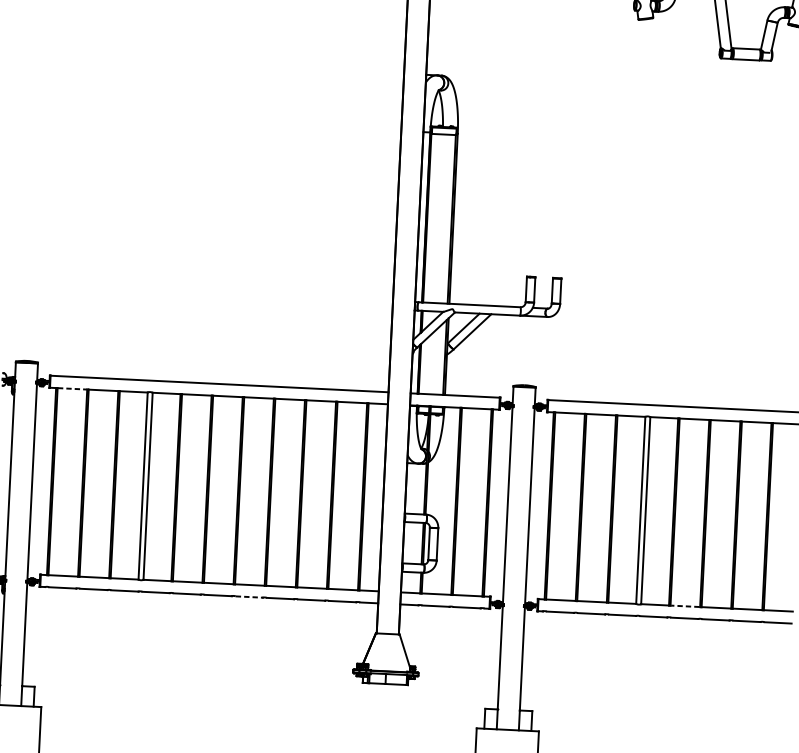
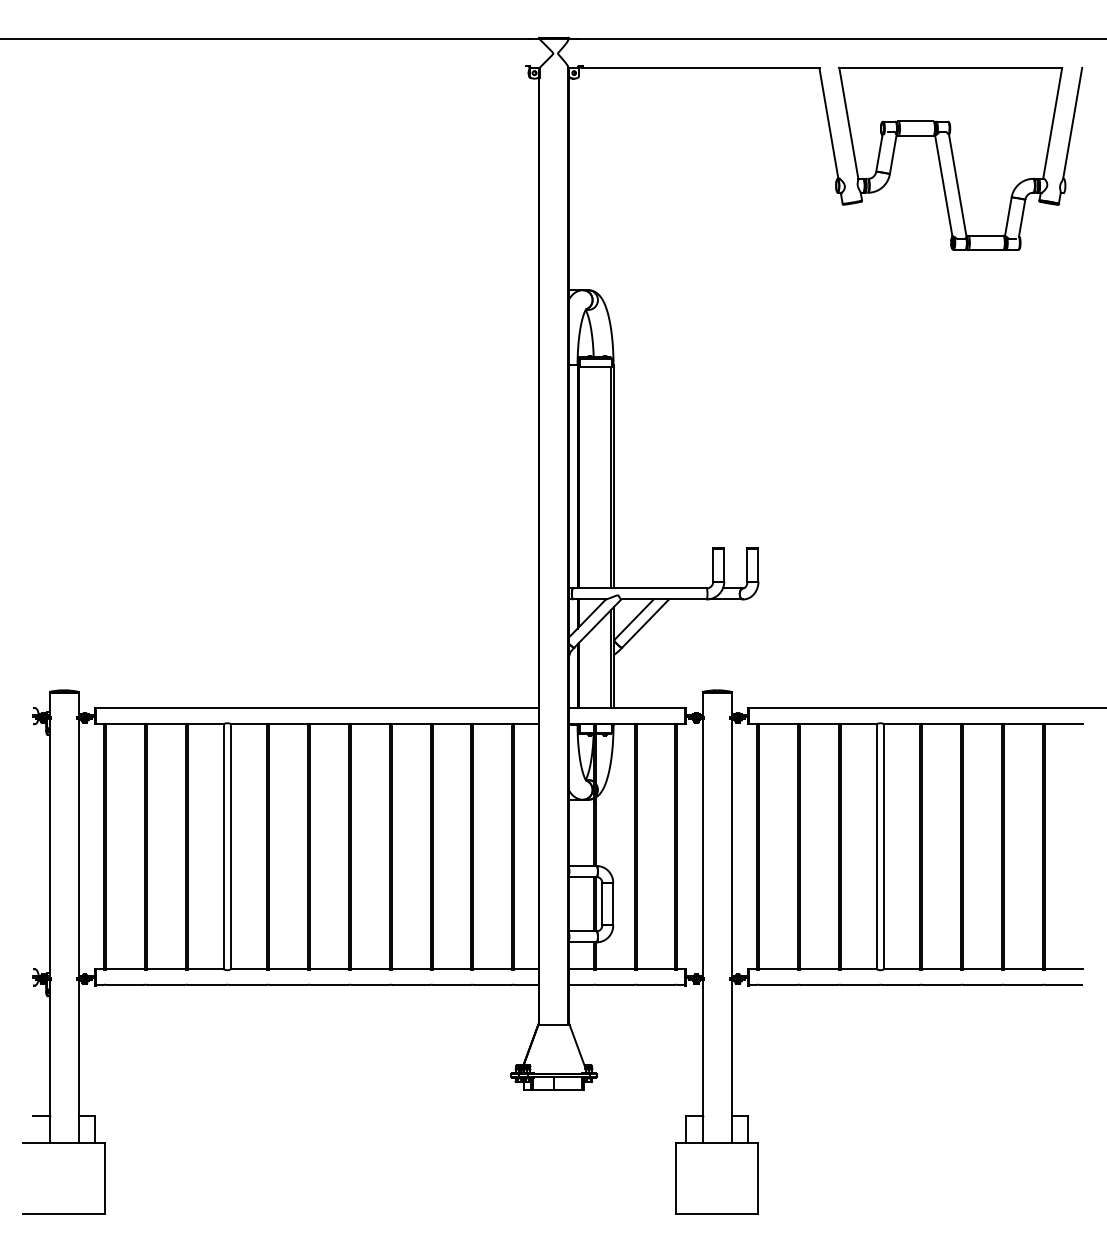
line: (72, 389) -> (125, 724), dashed -> solid
line: (249, 597) -> (370, 985), dashed -> solid
line: (685, 606) -> (941, 969), dashed -> solid

